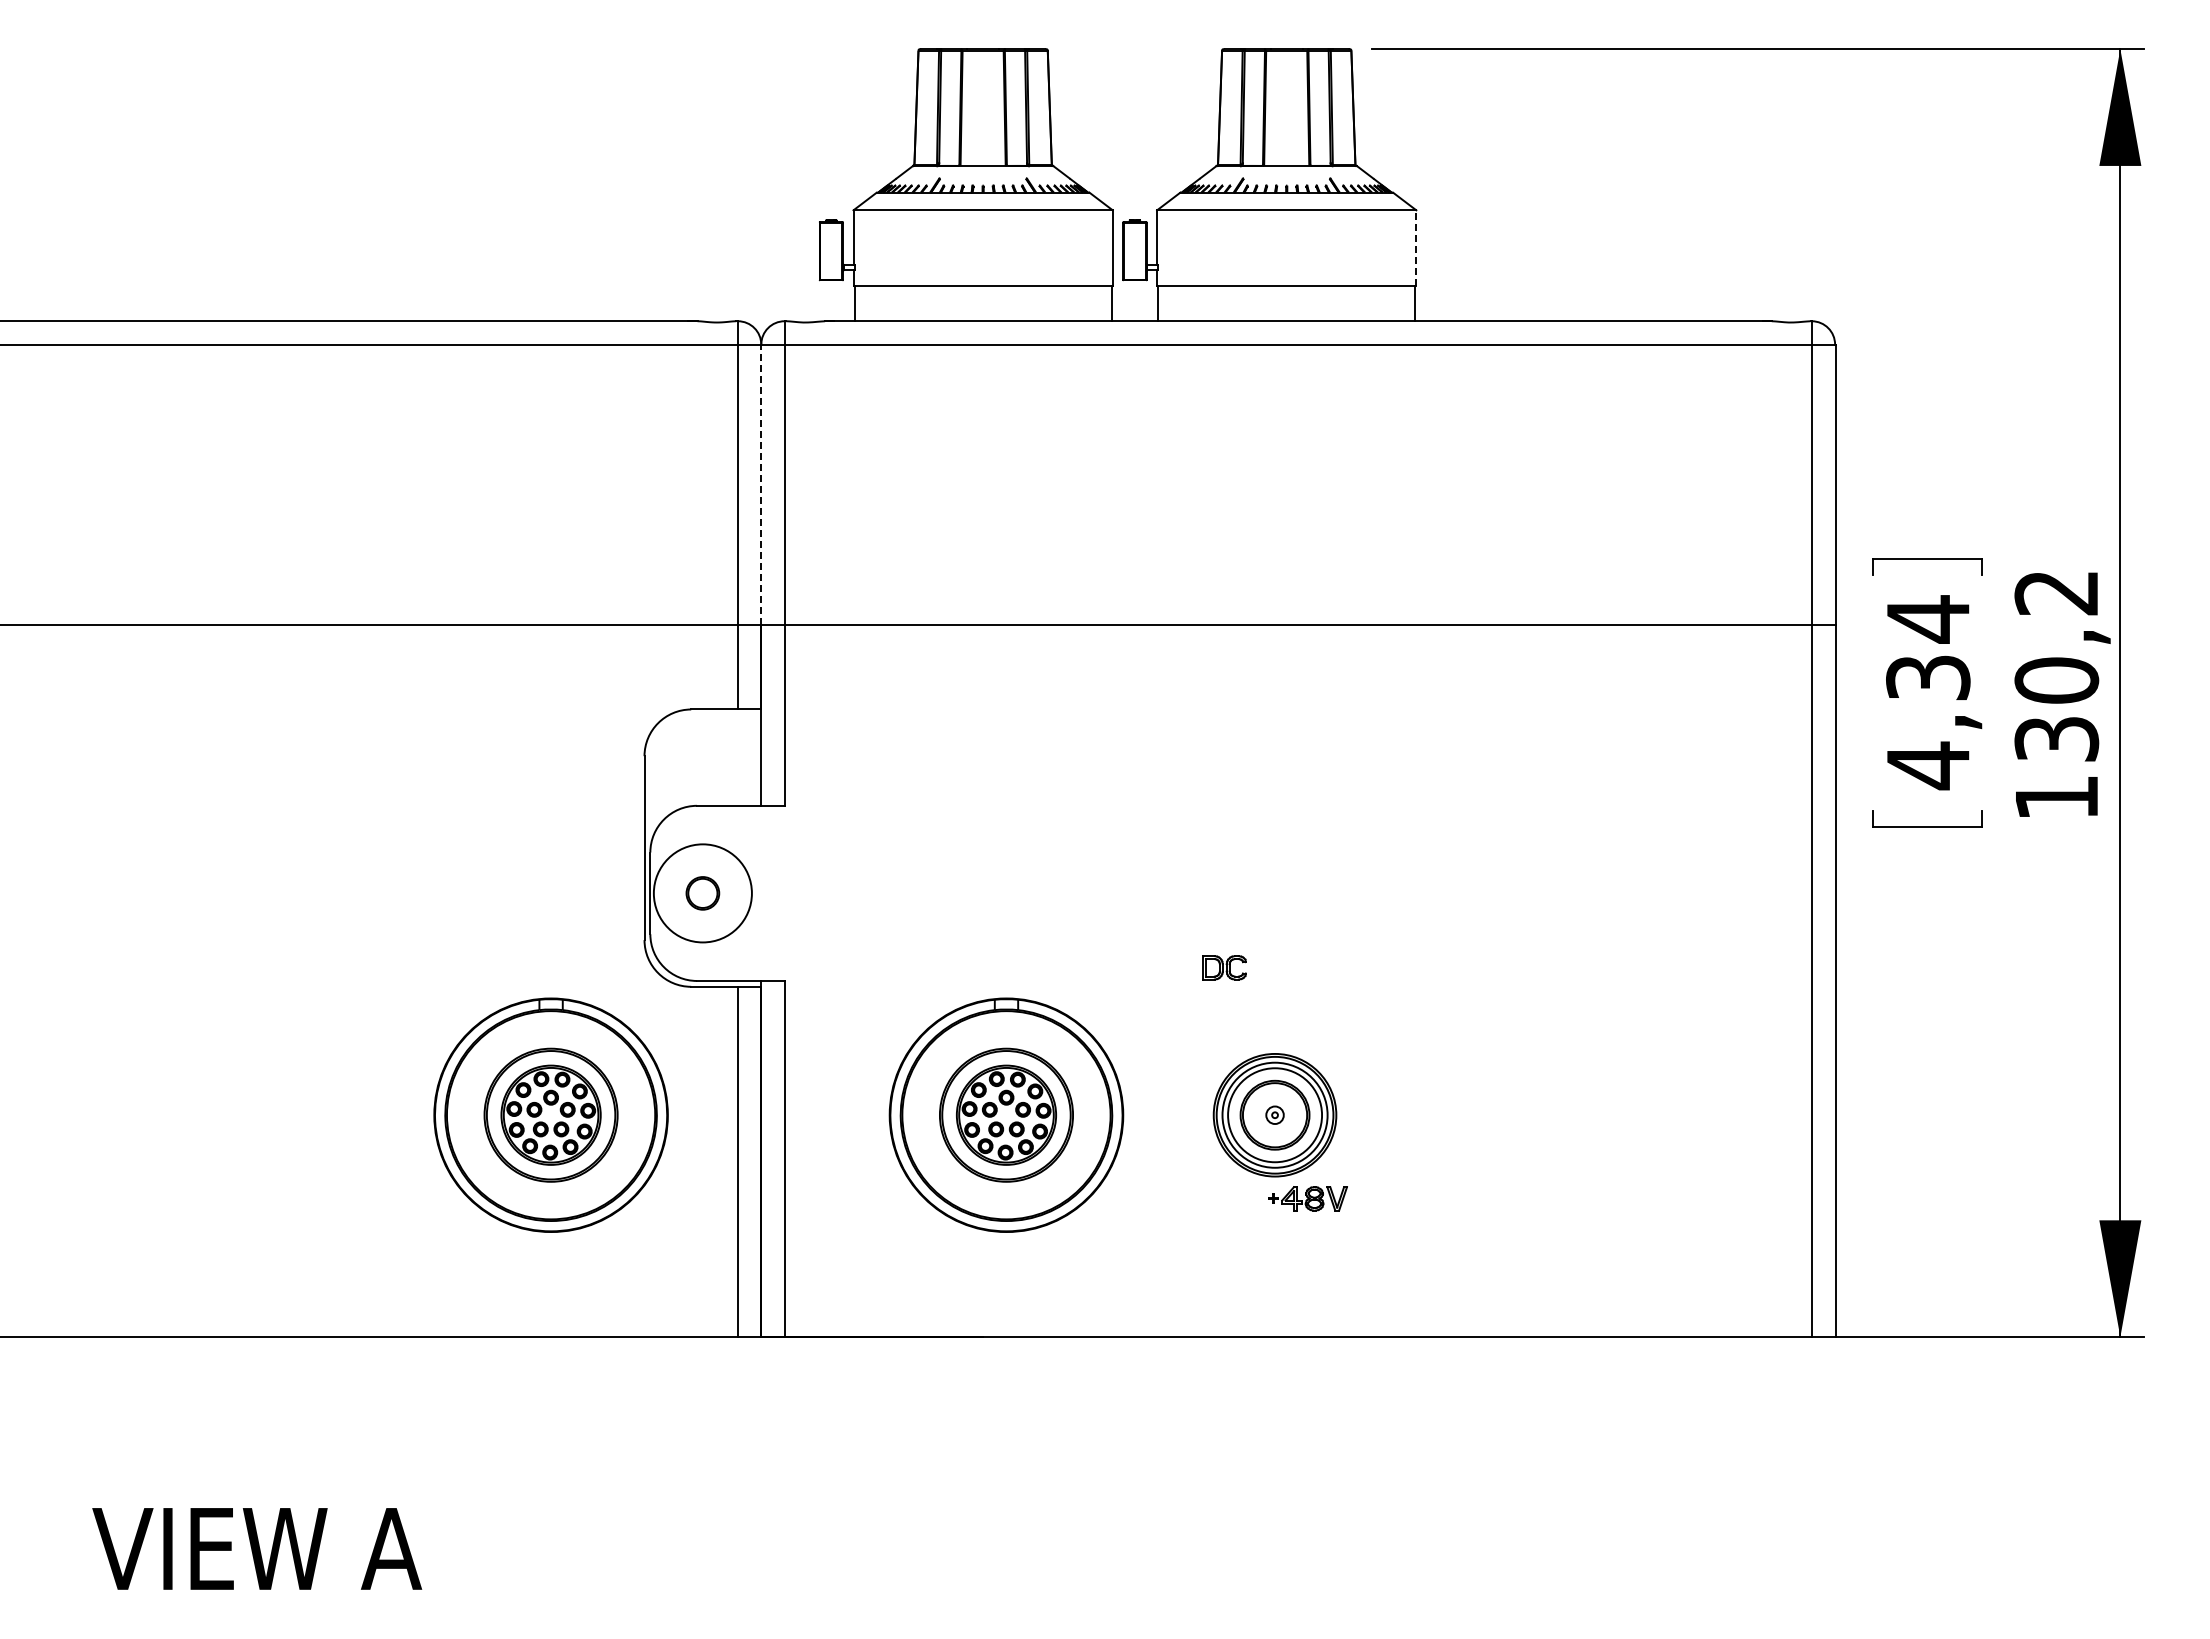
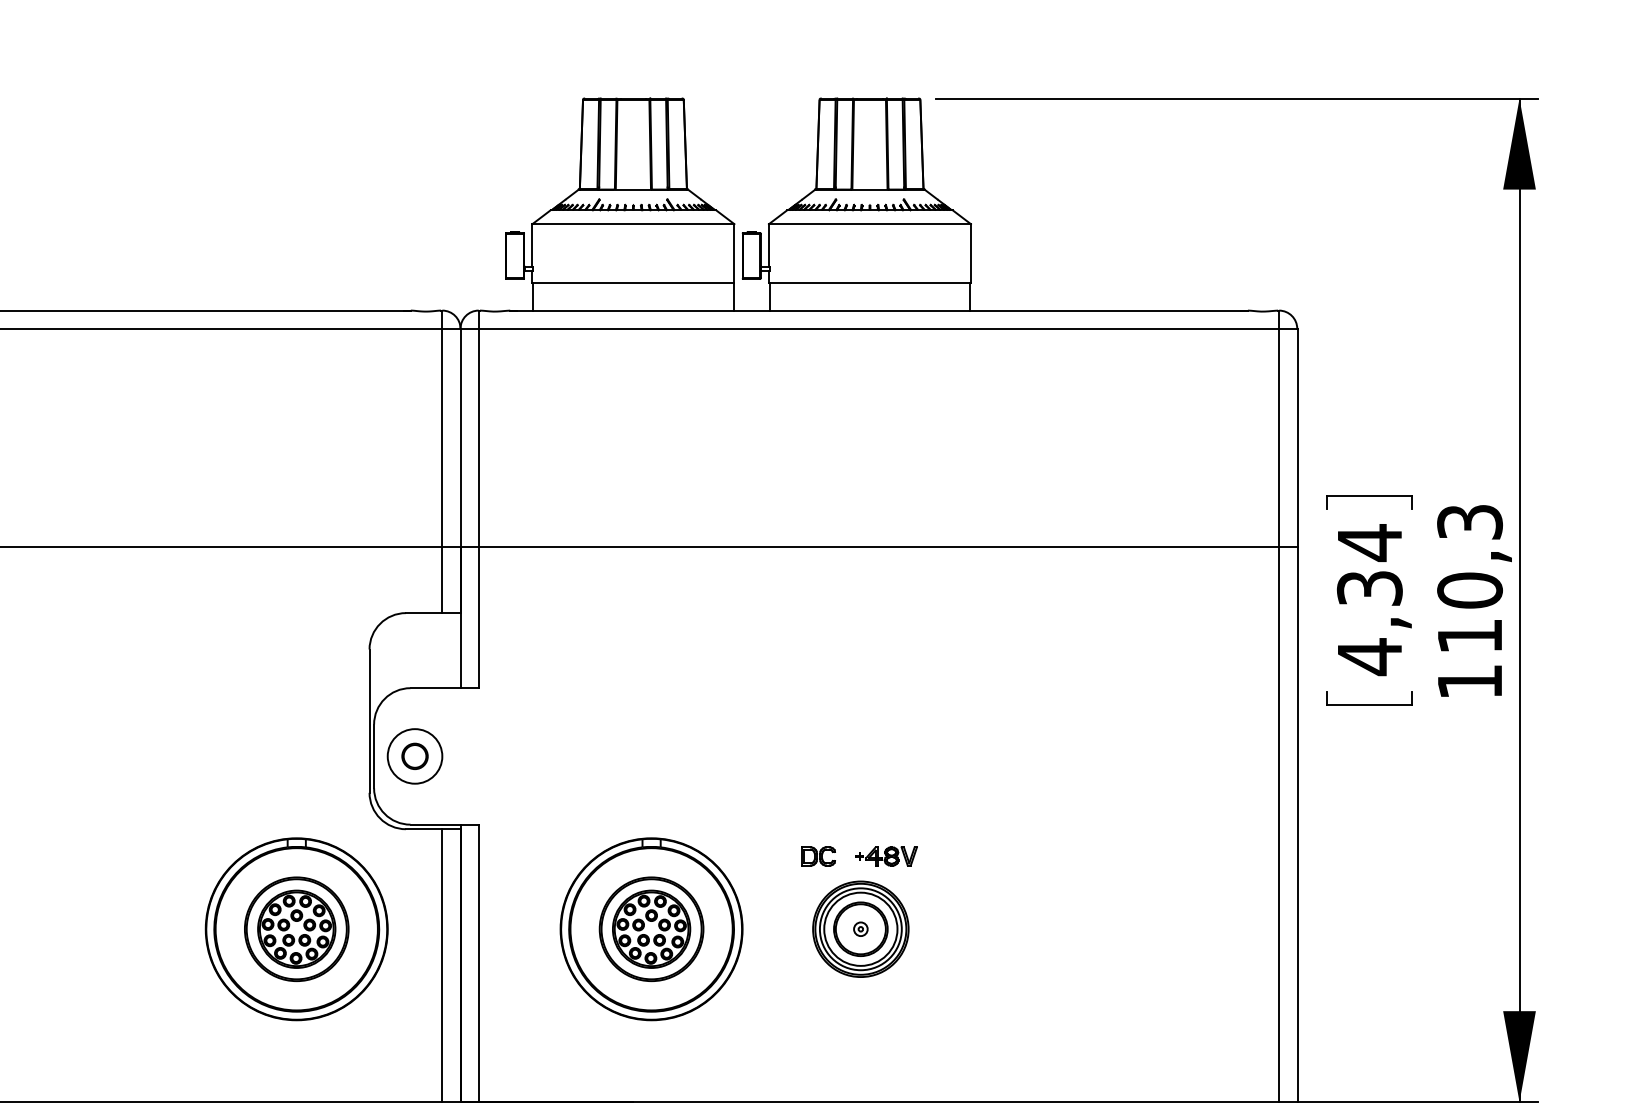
line: (1416, 248) -> (971, 253), dashed -> solid
line: (761, 484) -> (460, 437), dashed -> solid
text: (2056, 665) -> (1469, 578), 130,2 -> 110,3
circle: (702, 893) -> (414, 756), size x0.71
part: (1224, 967) -> (818, 856), moved
part: (1307, 1198) -> (886, 856), moved

